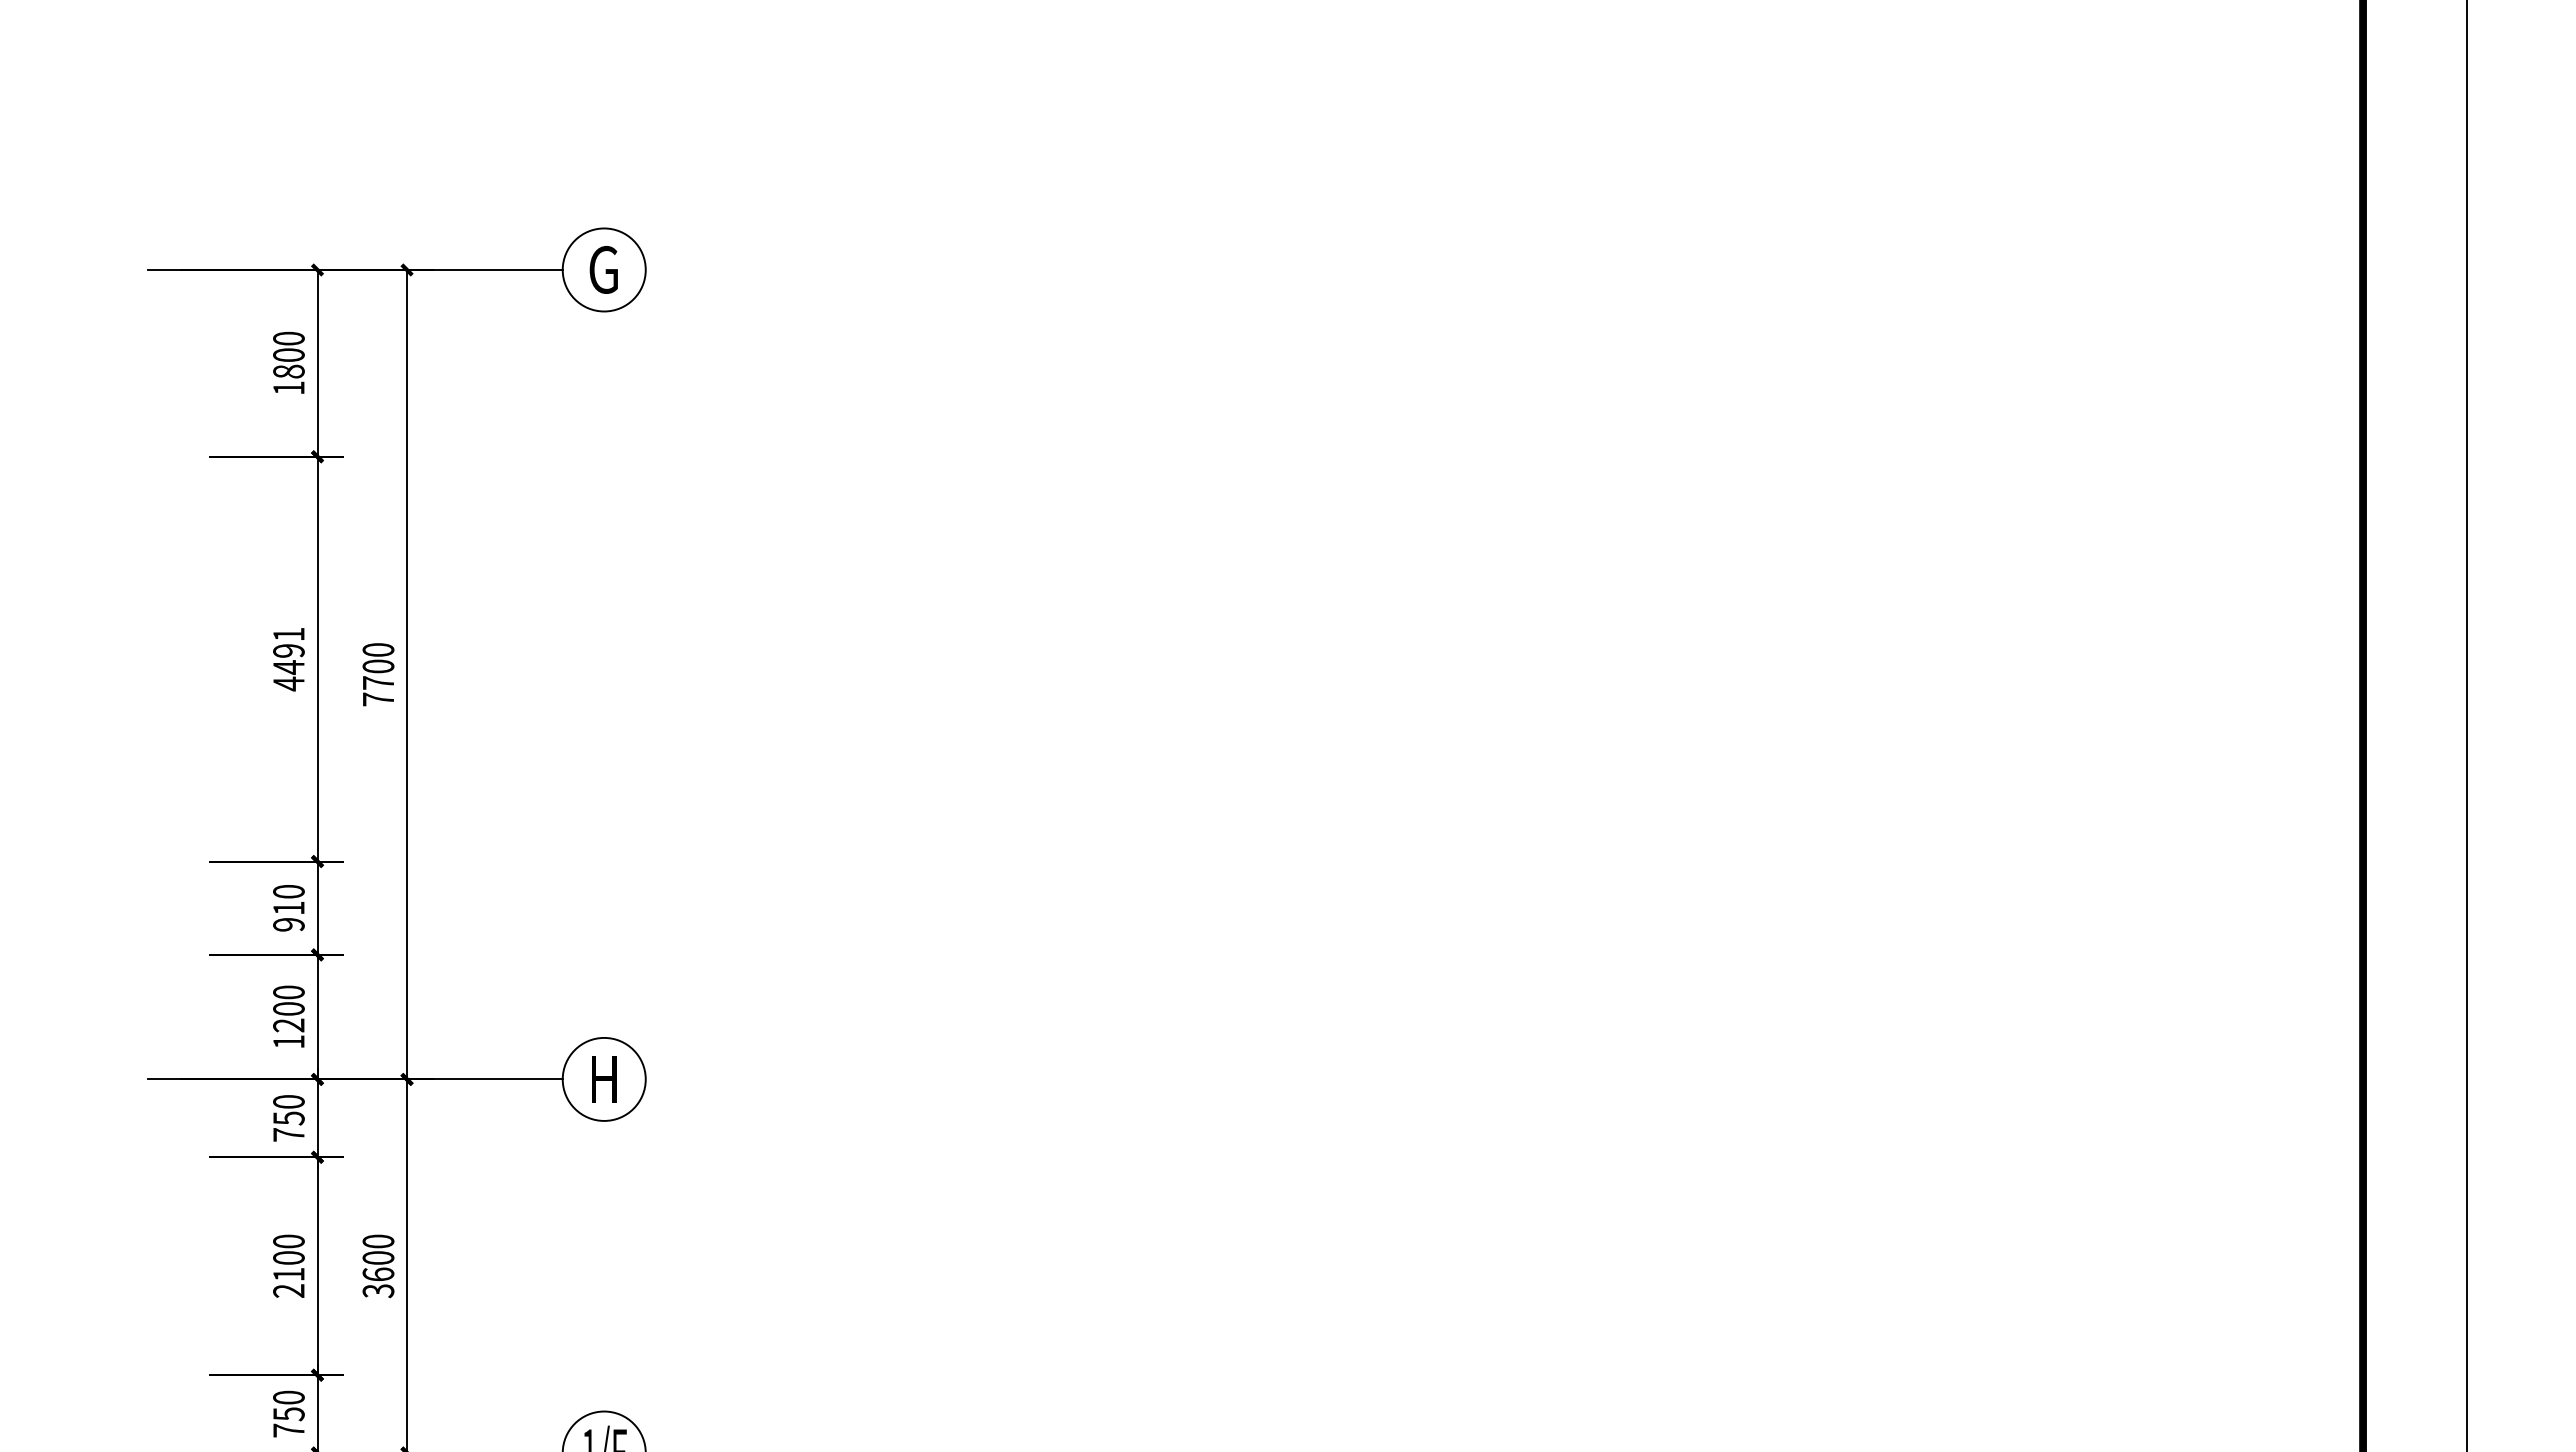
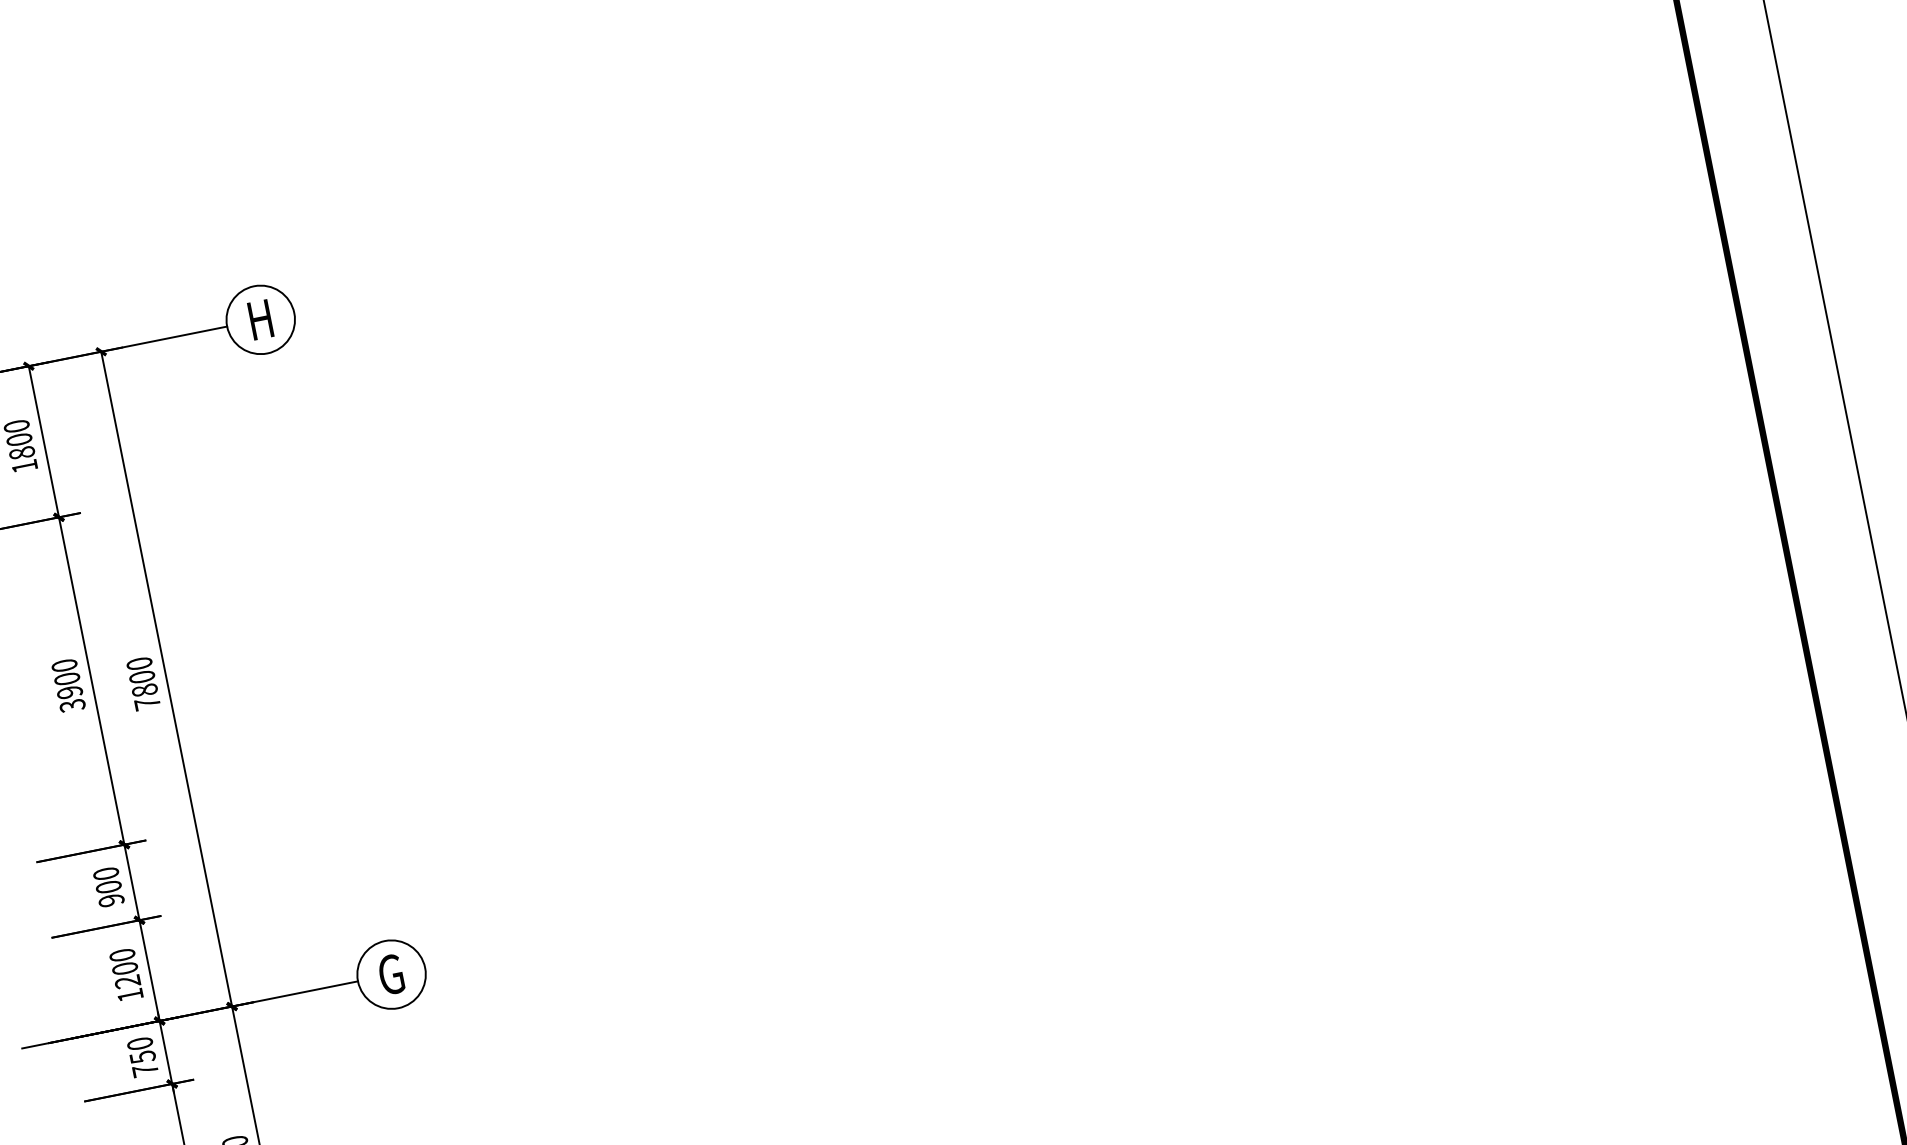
text: (603, 269) -> (260, 319), G -> H
text: (288, 659) -> (68, 685), 4491 -> 3900
text: (378, 682) -> (144, 690), 7700 -> 7800
text: (288, 907) -> (108, 886), 910 -> 900
text: (603, 1079) -> (390, 974), H -> G

